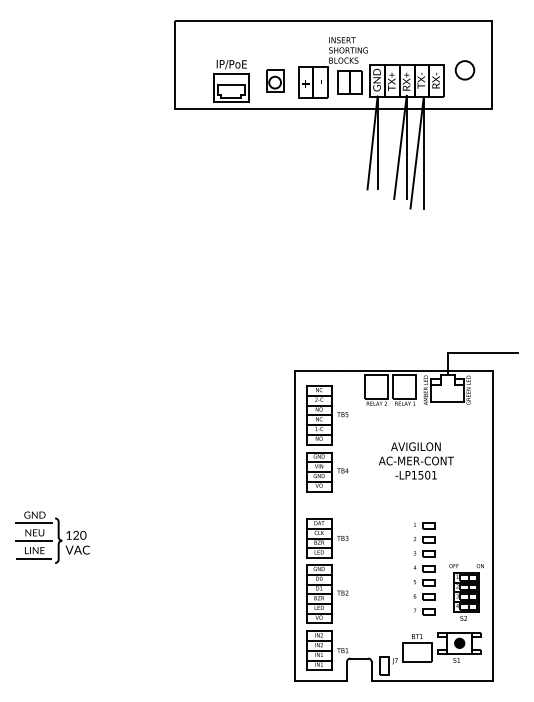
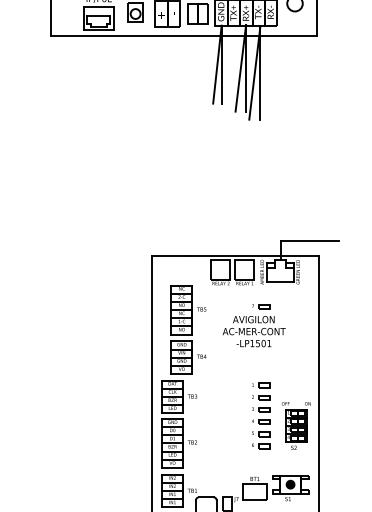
part: (327, 438) -> (188, 329), moved
part: (466, 592) -> (296, 426), moved
part: (424, 611) -> (261, 306), moved

